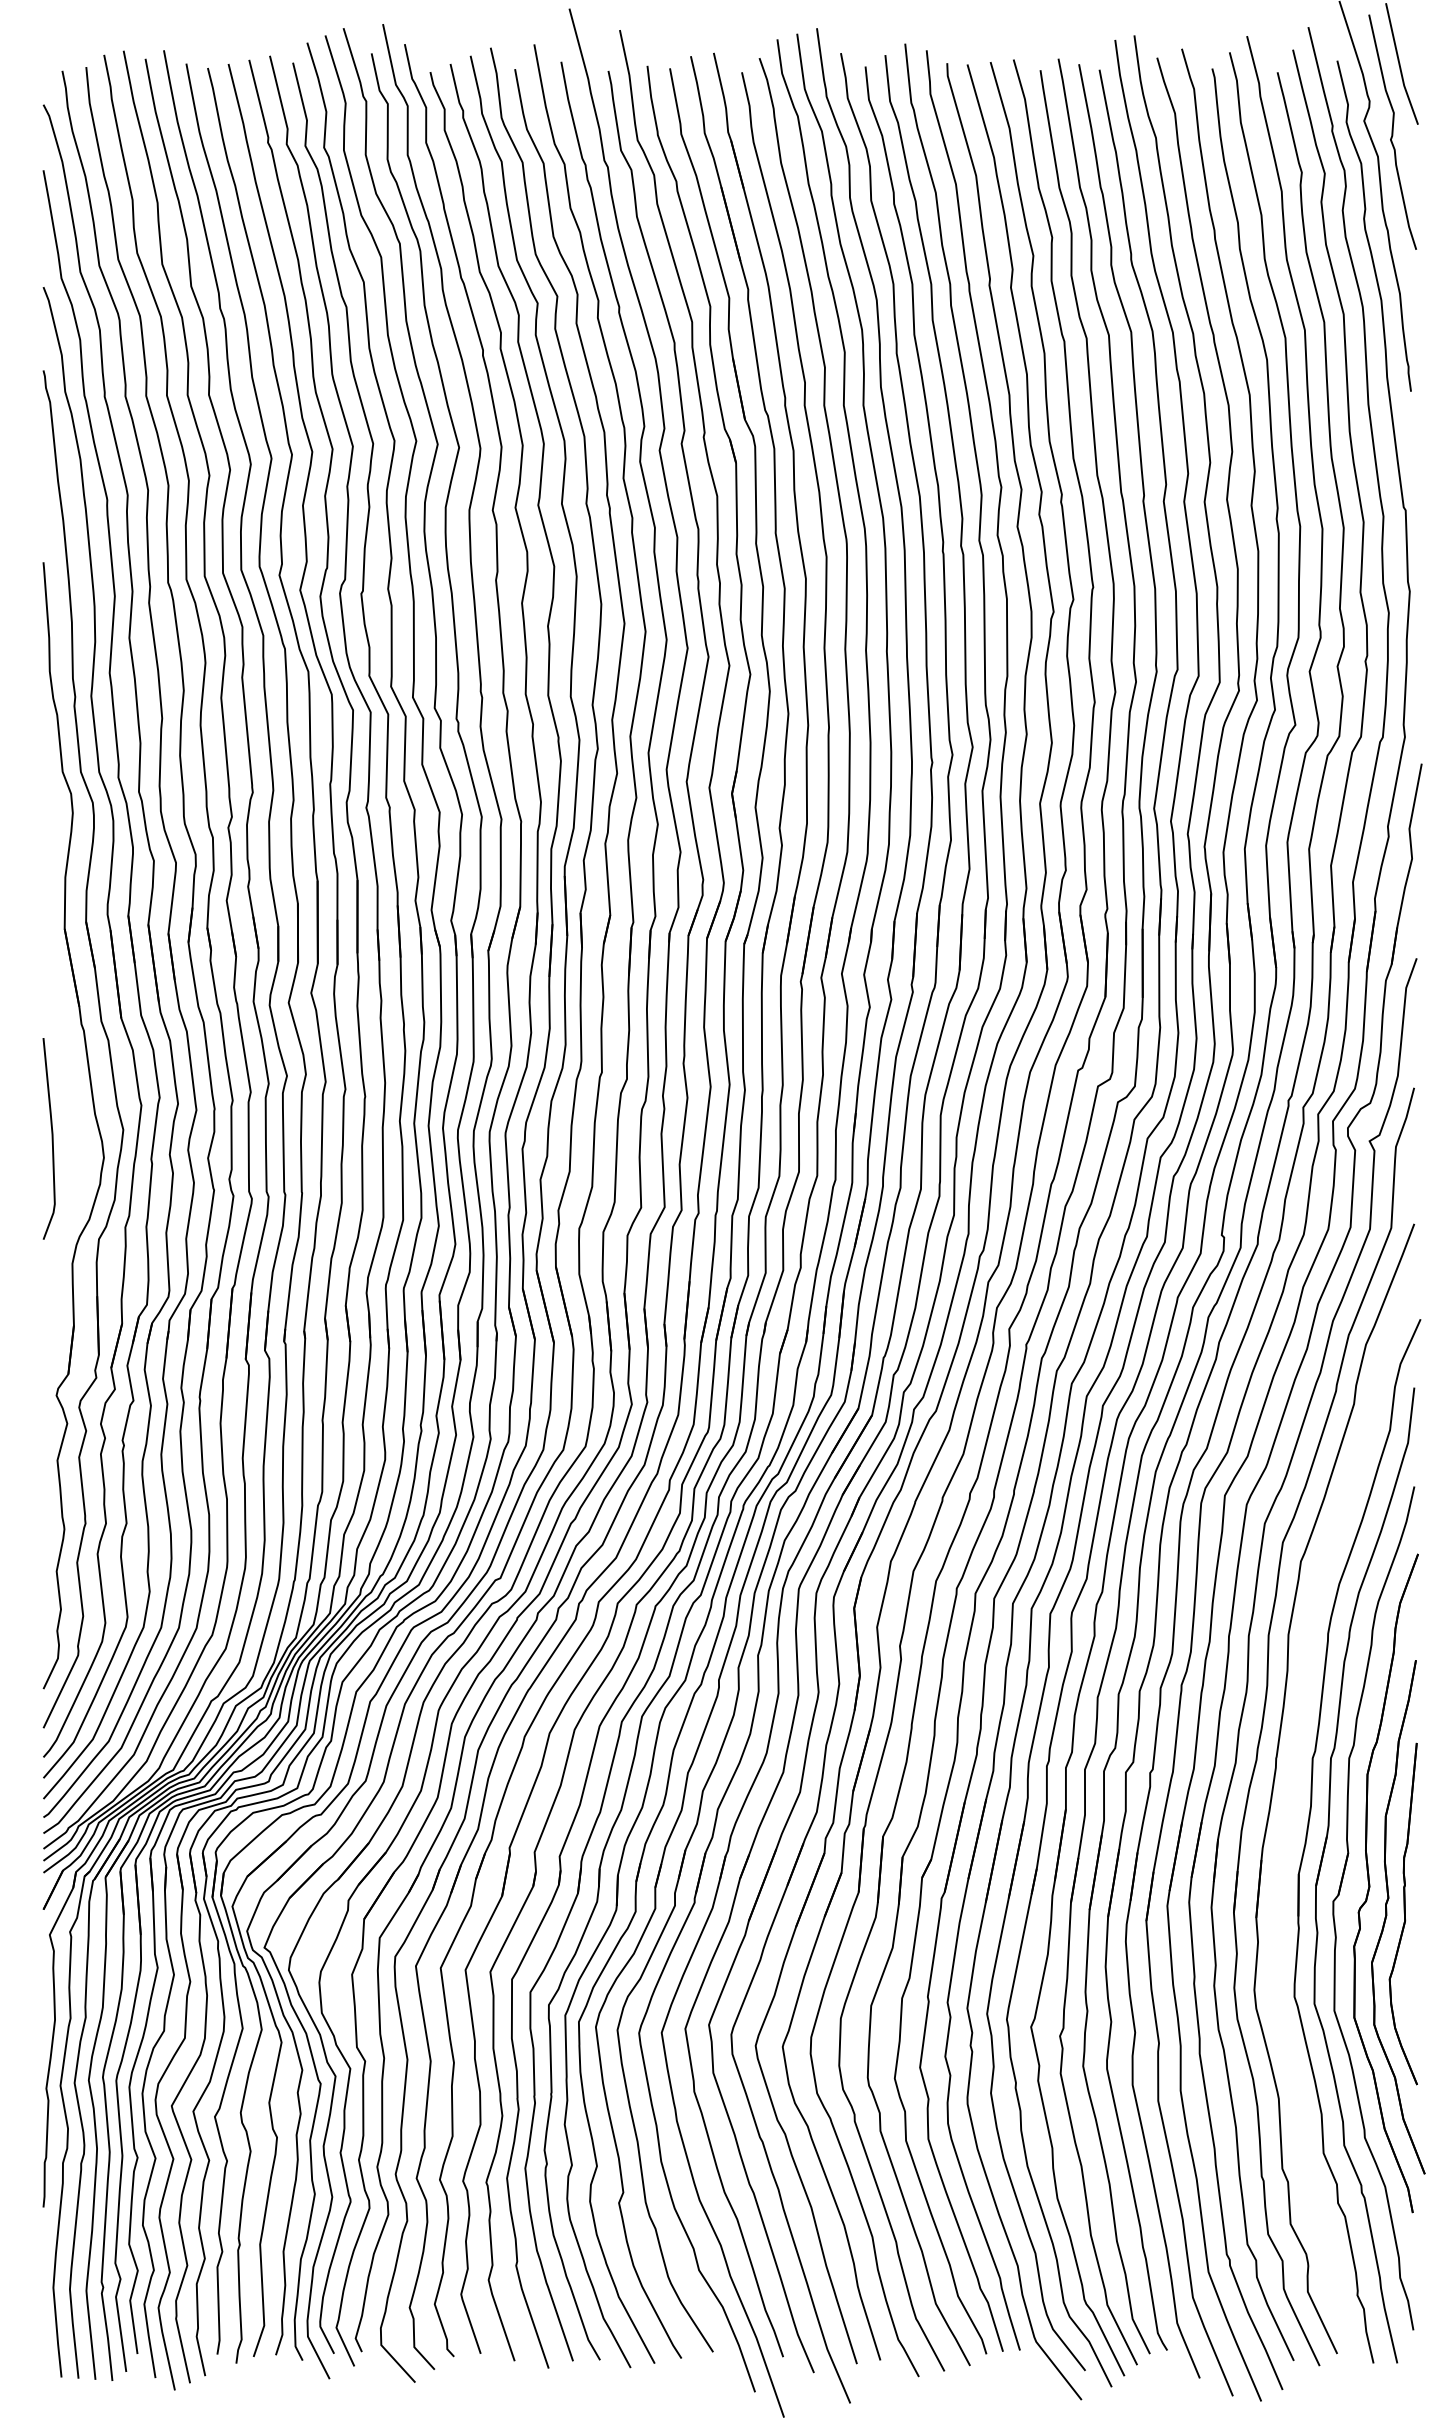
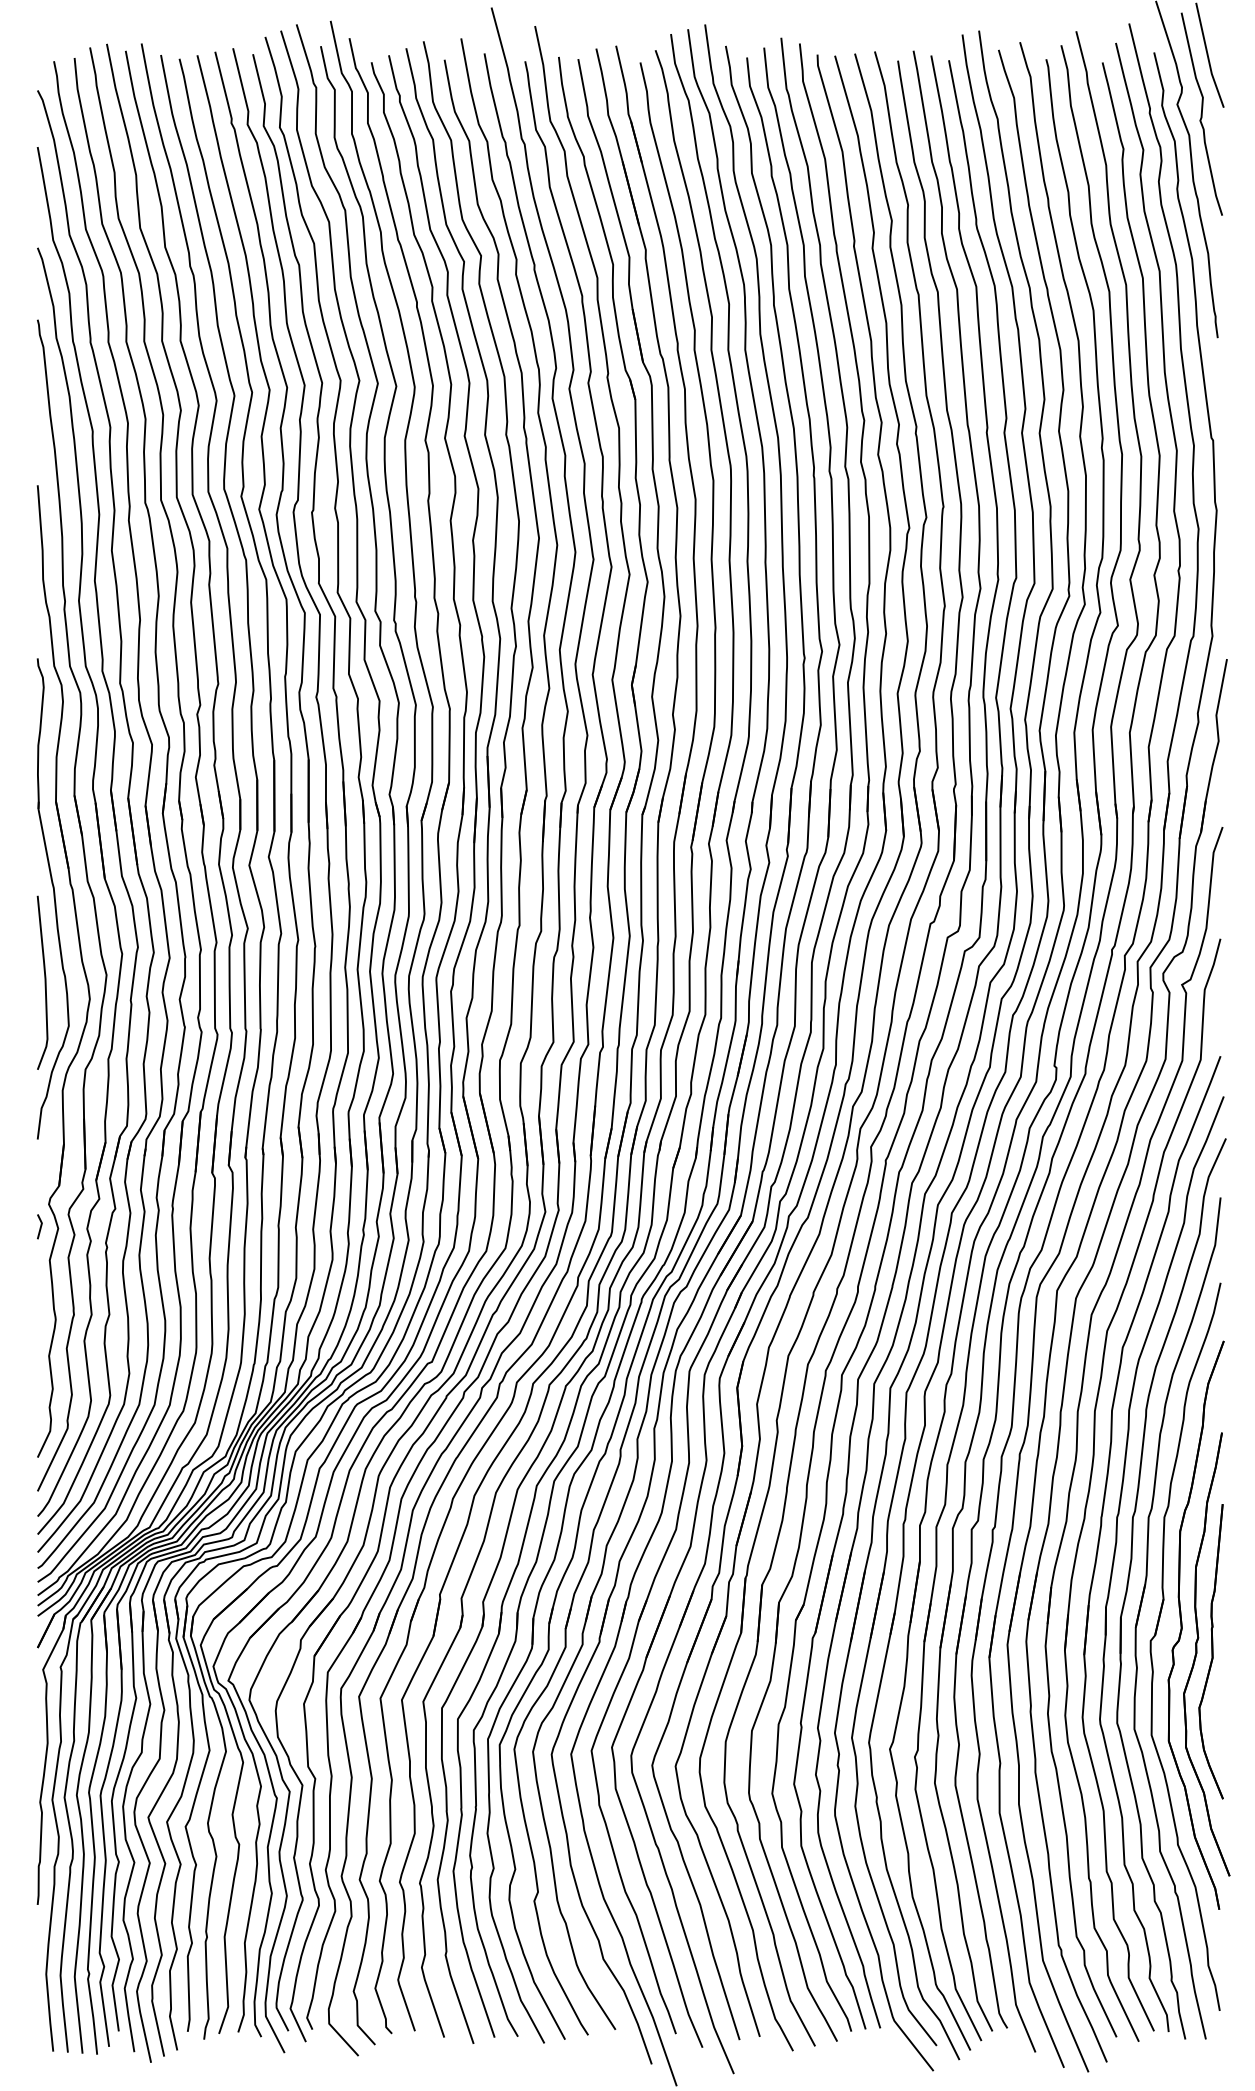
part: (61, 1041) -> (53, 898), added
line: (46, 1421) -> (40, 1226), added
part: (1292, 1801) -> (1115, 1554), added

